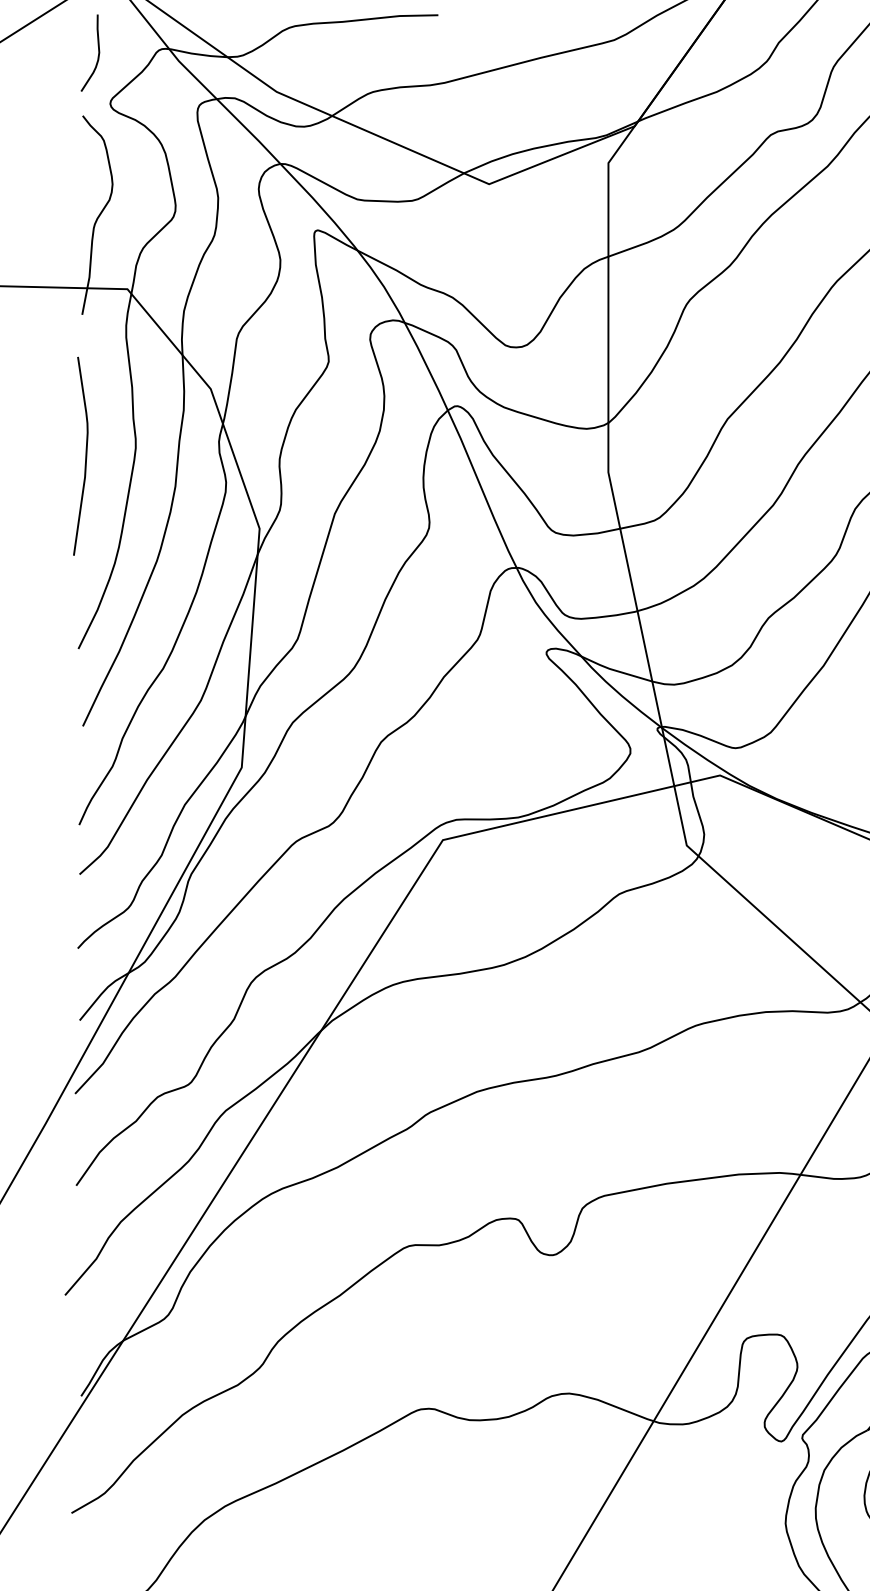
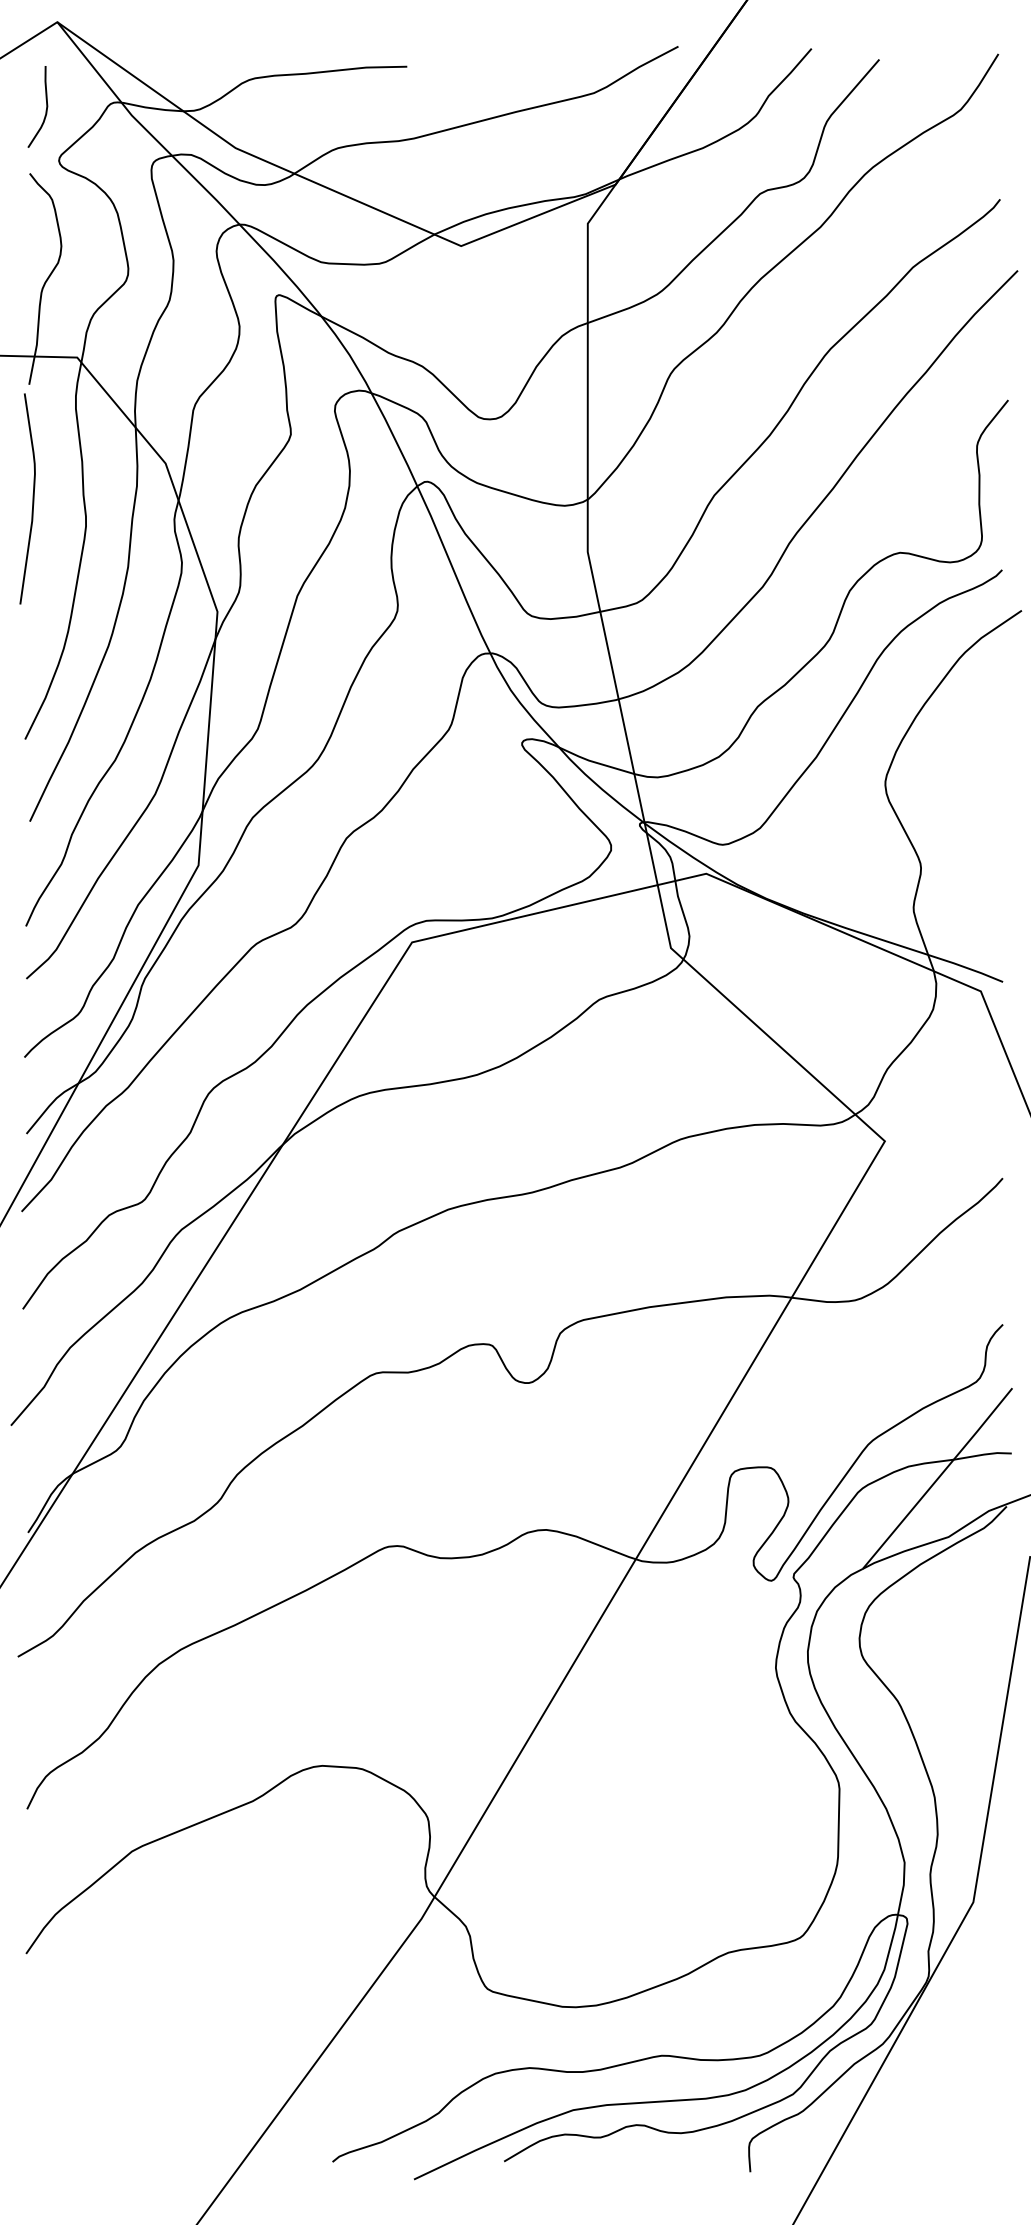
curve: (85, 455) -> (32, 498), moved

